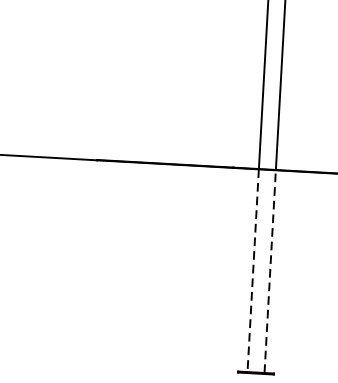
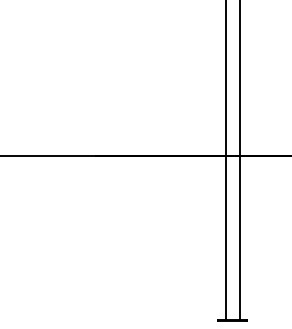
line: (252, 270) -> (225, 237), dashed -> solid
line: (270, 271) -> (239, 237), dashed -> solid

